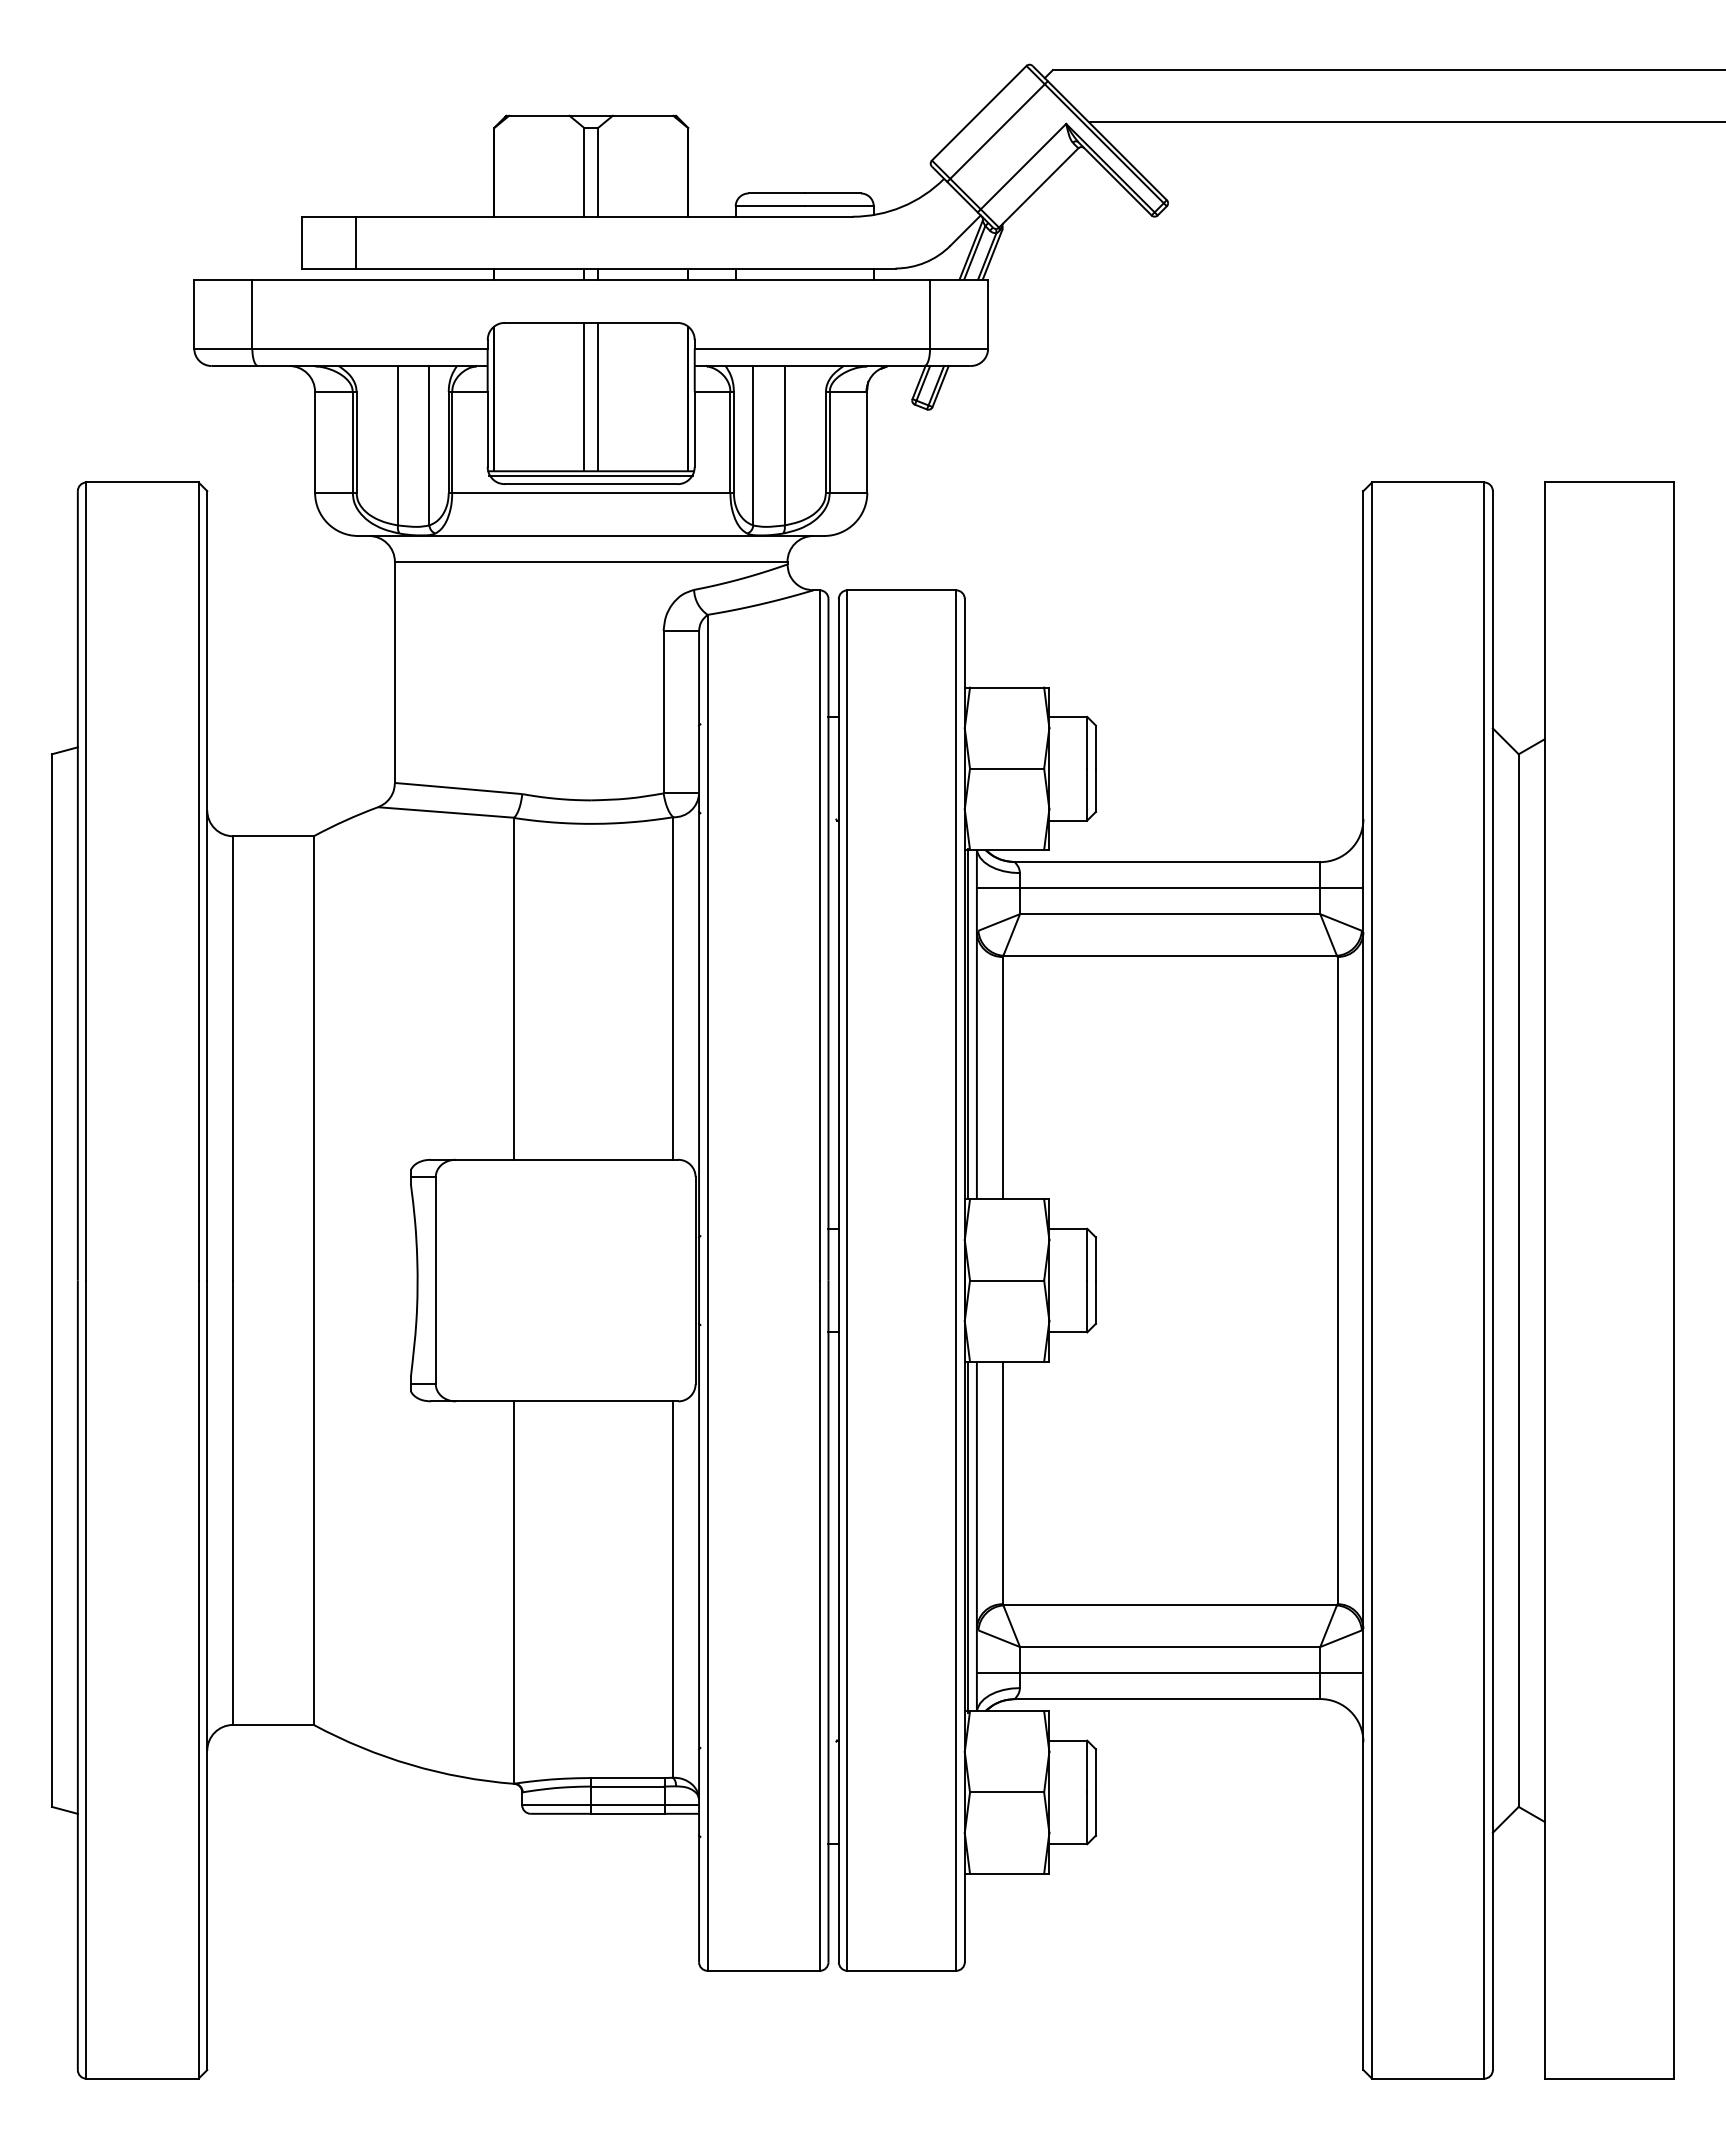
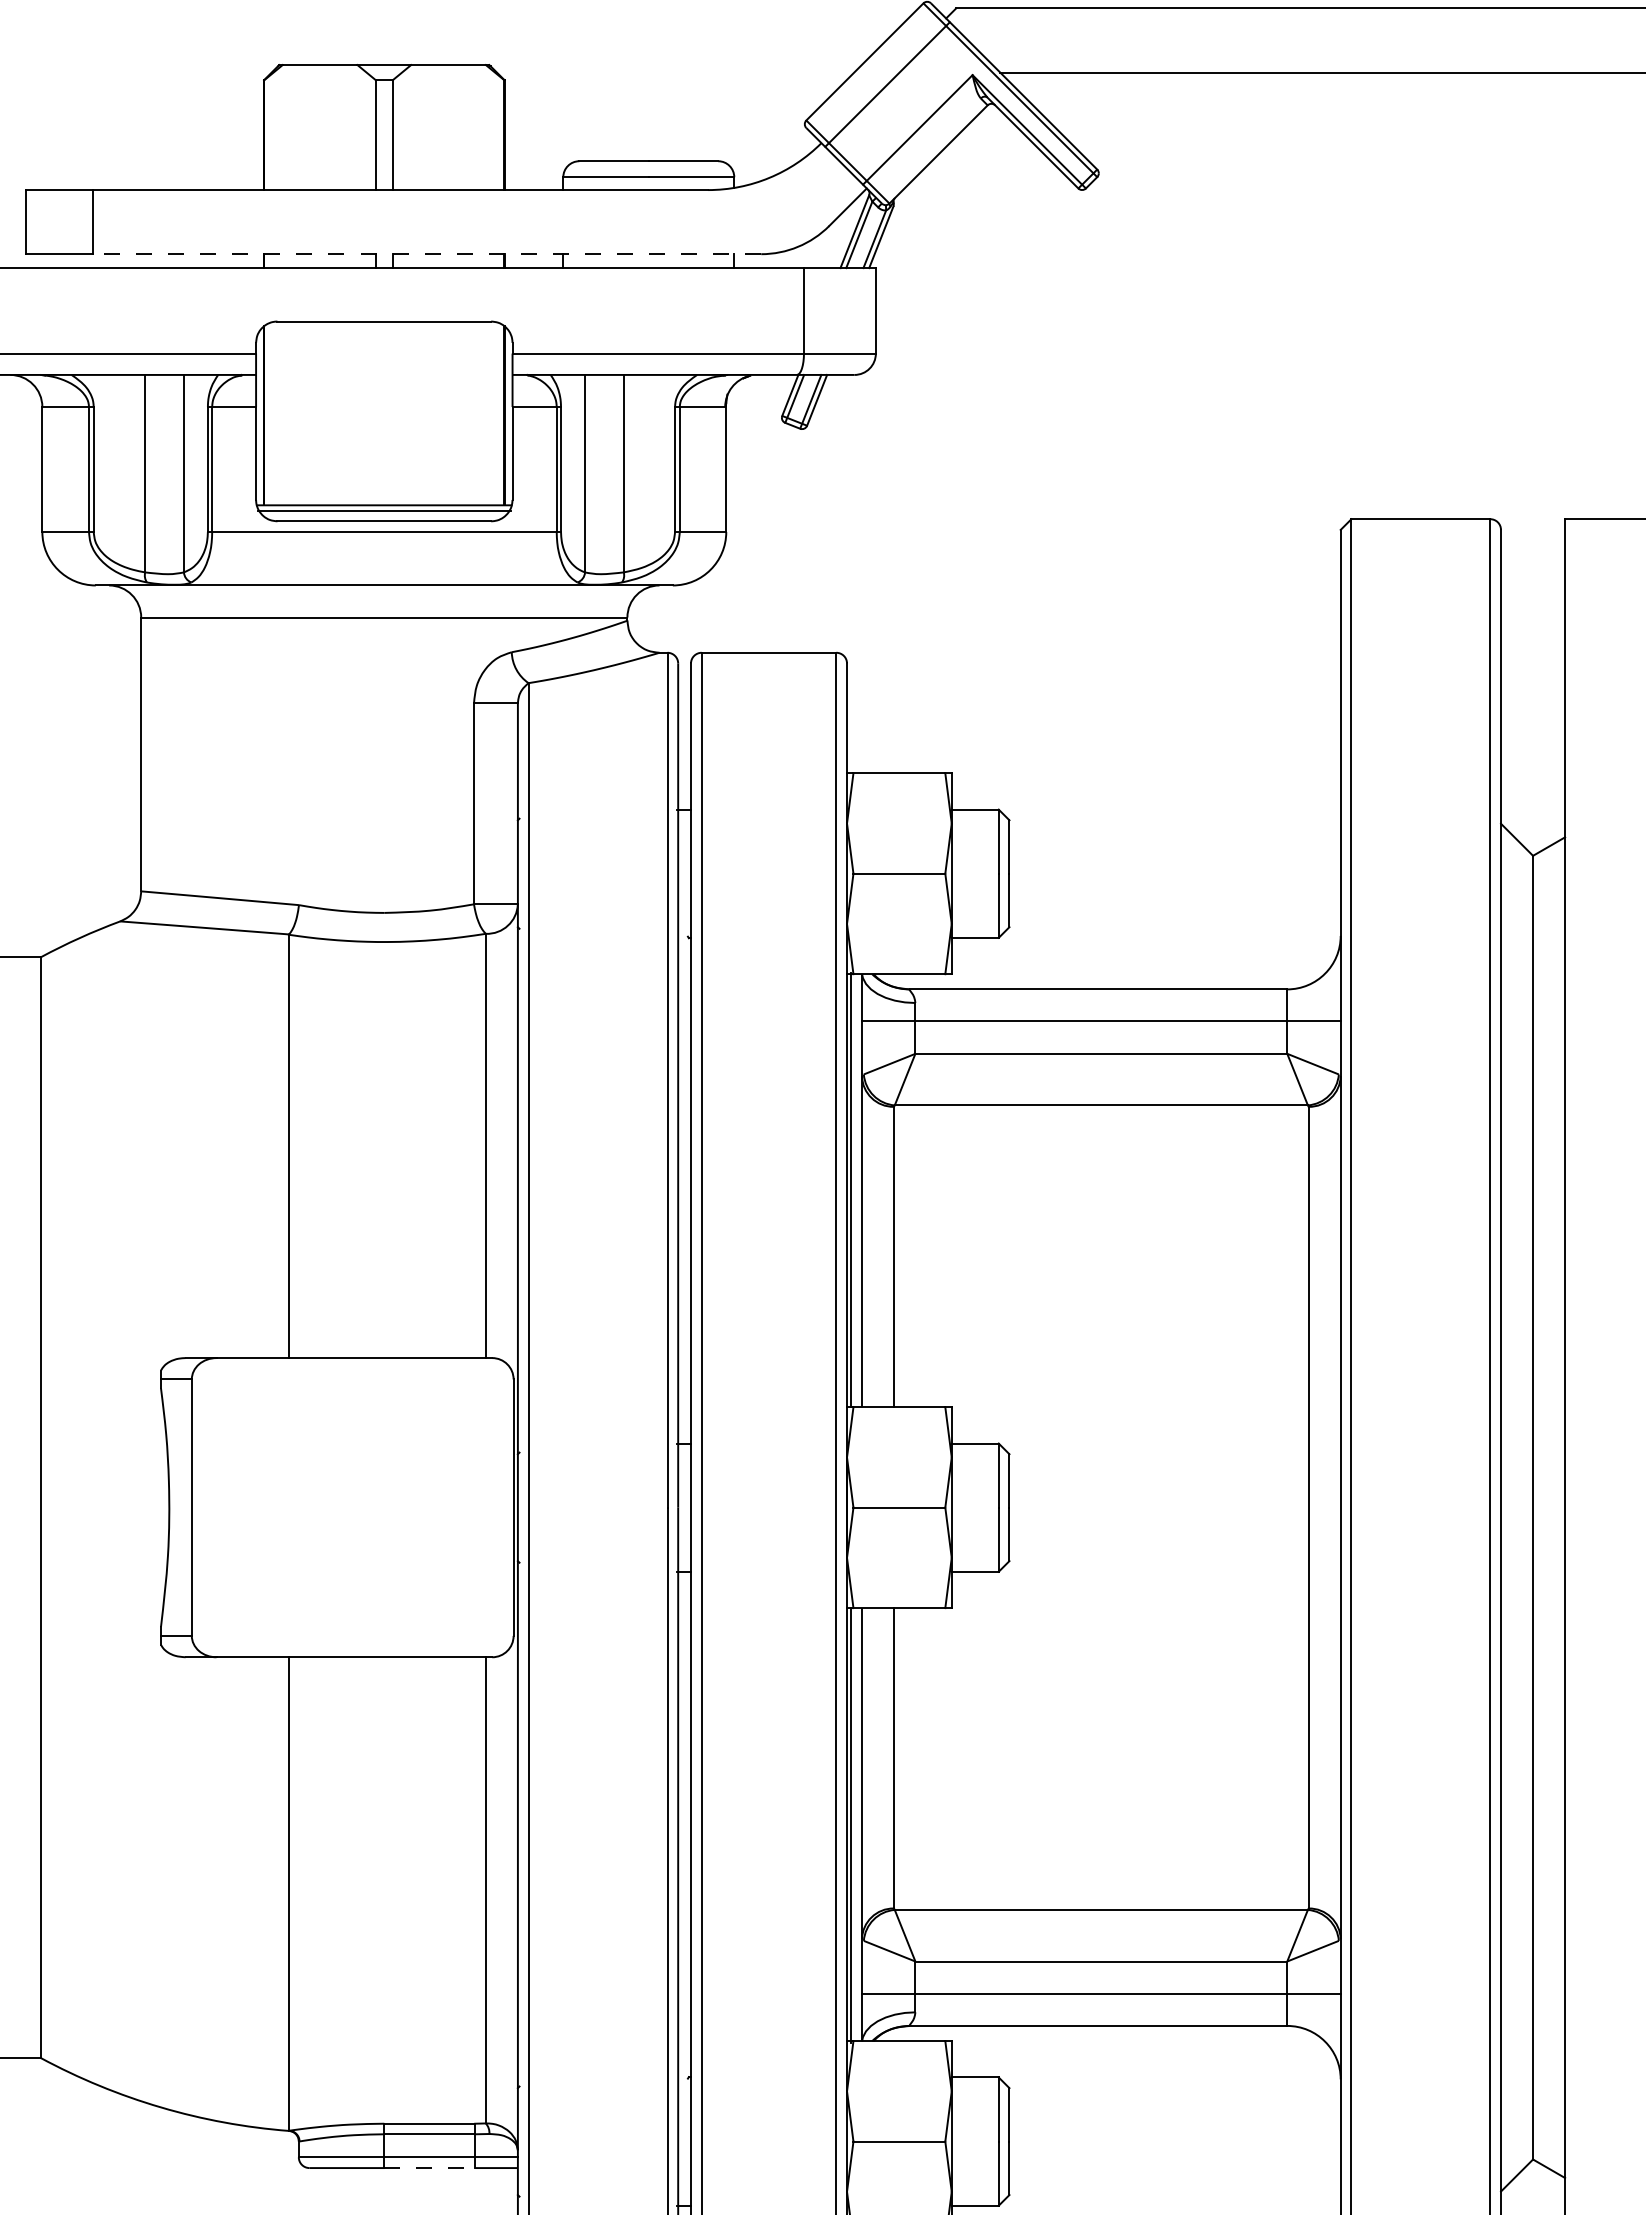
line: (625, 268) -> (426, 254), solid -> dashed
line: (584, 396) -> (376, 412), removed
line: (598, 396) -> (393, 412), removed
line: (627, 1813) -> (429, 2167), solid -> dashed

